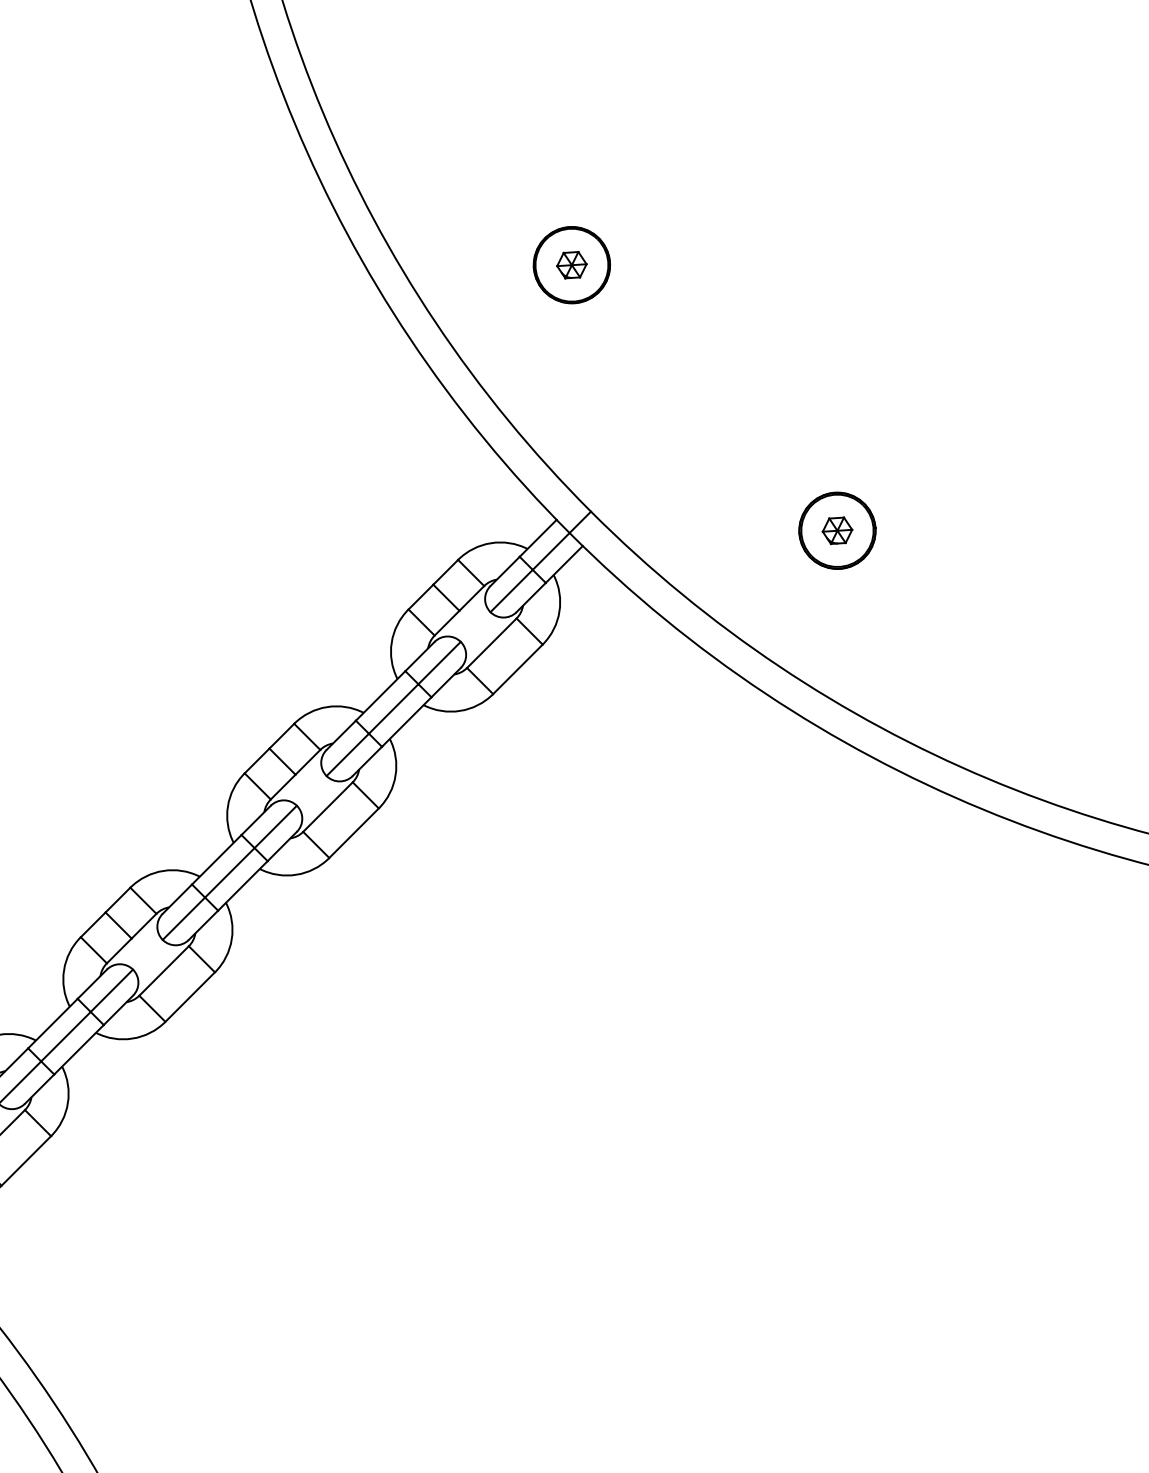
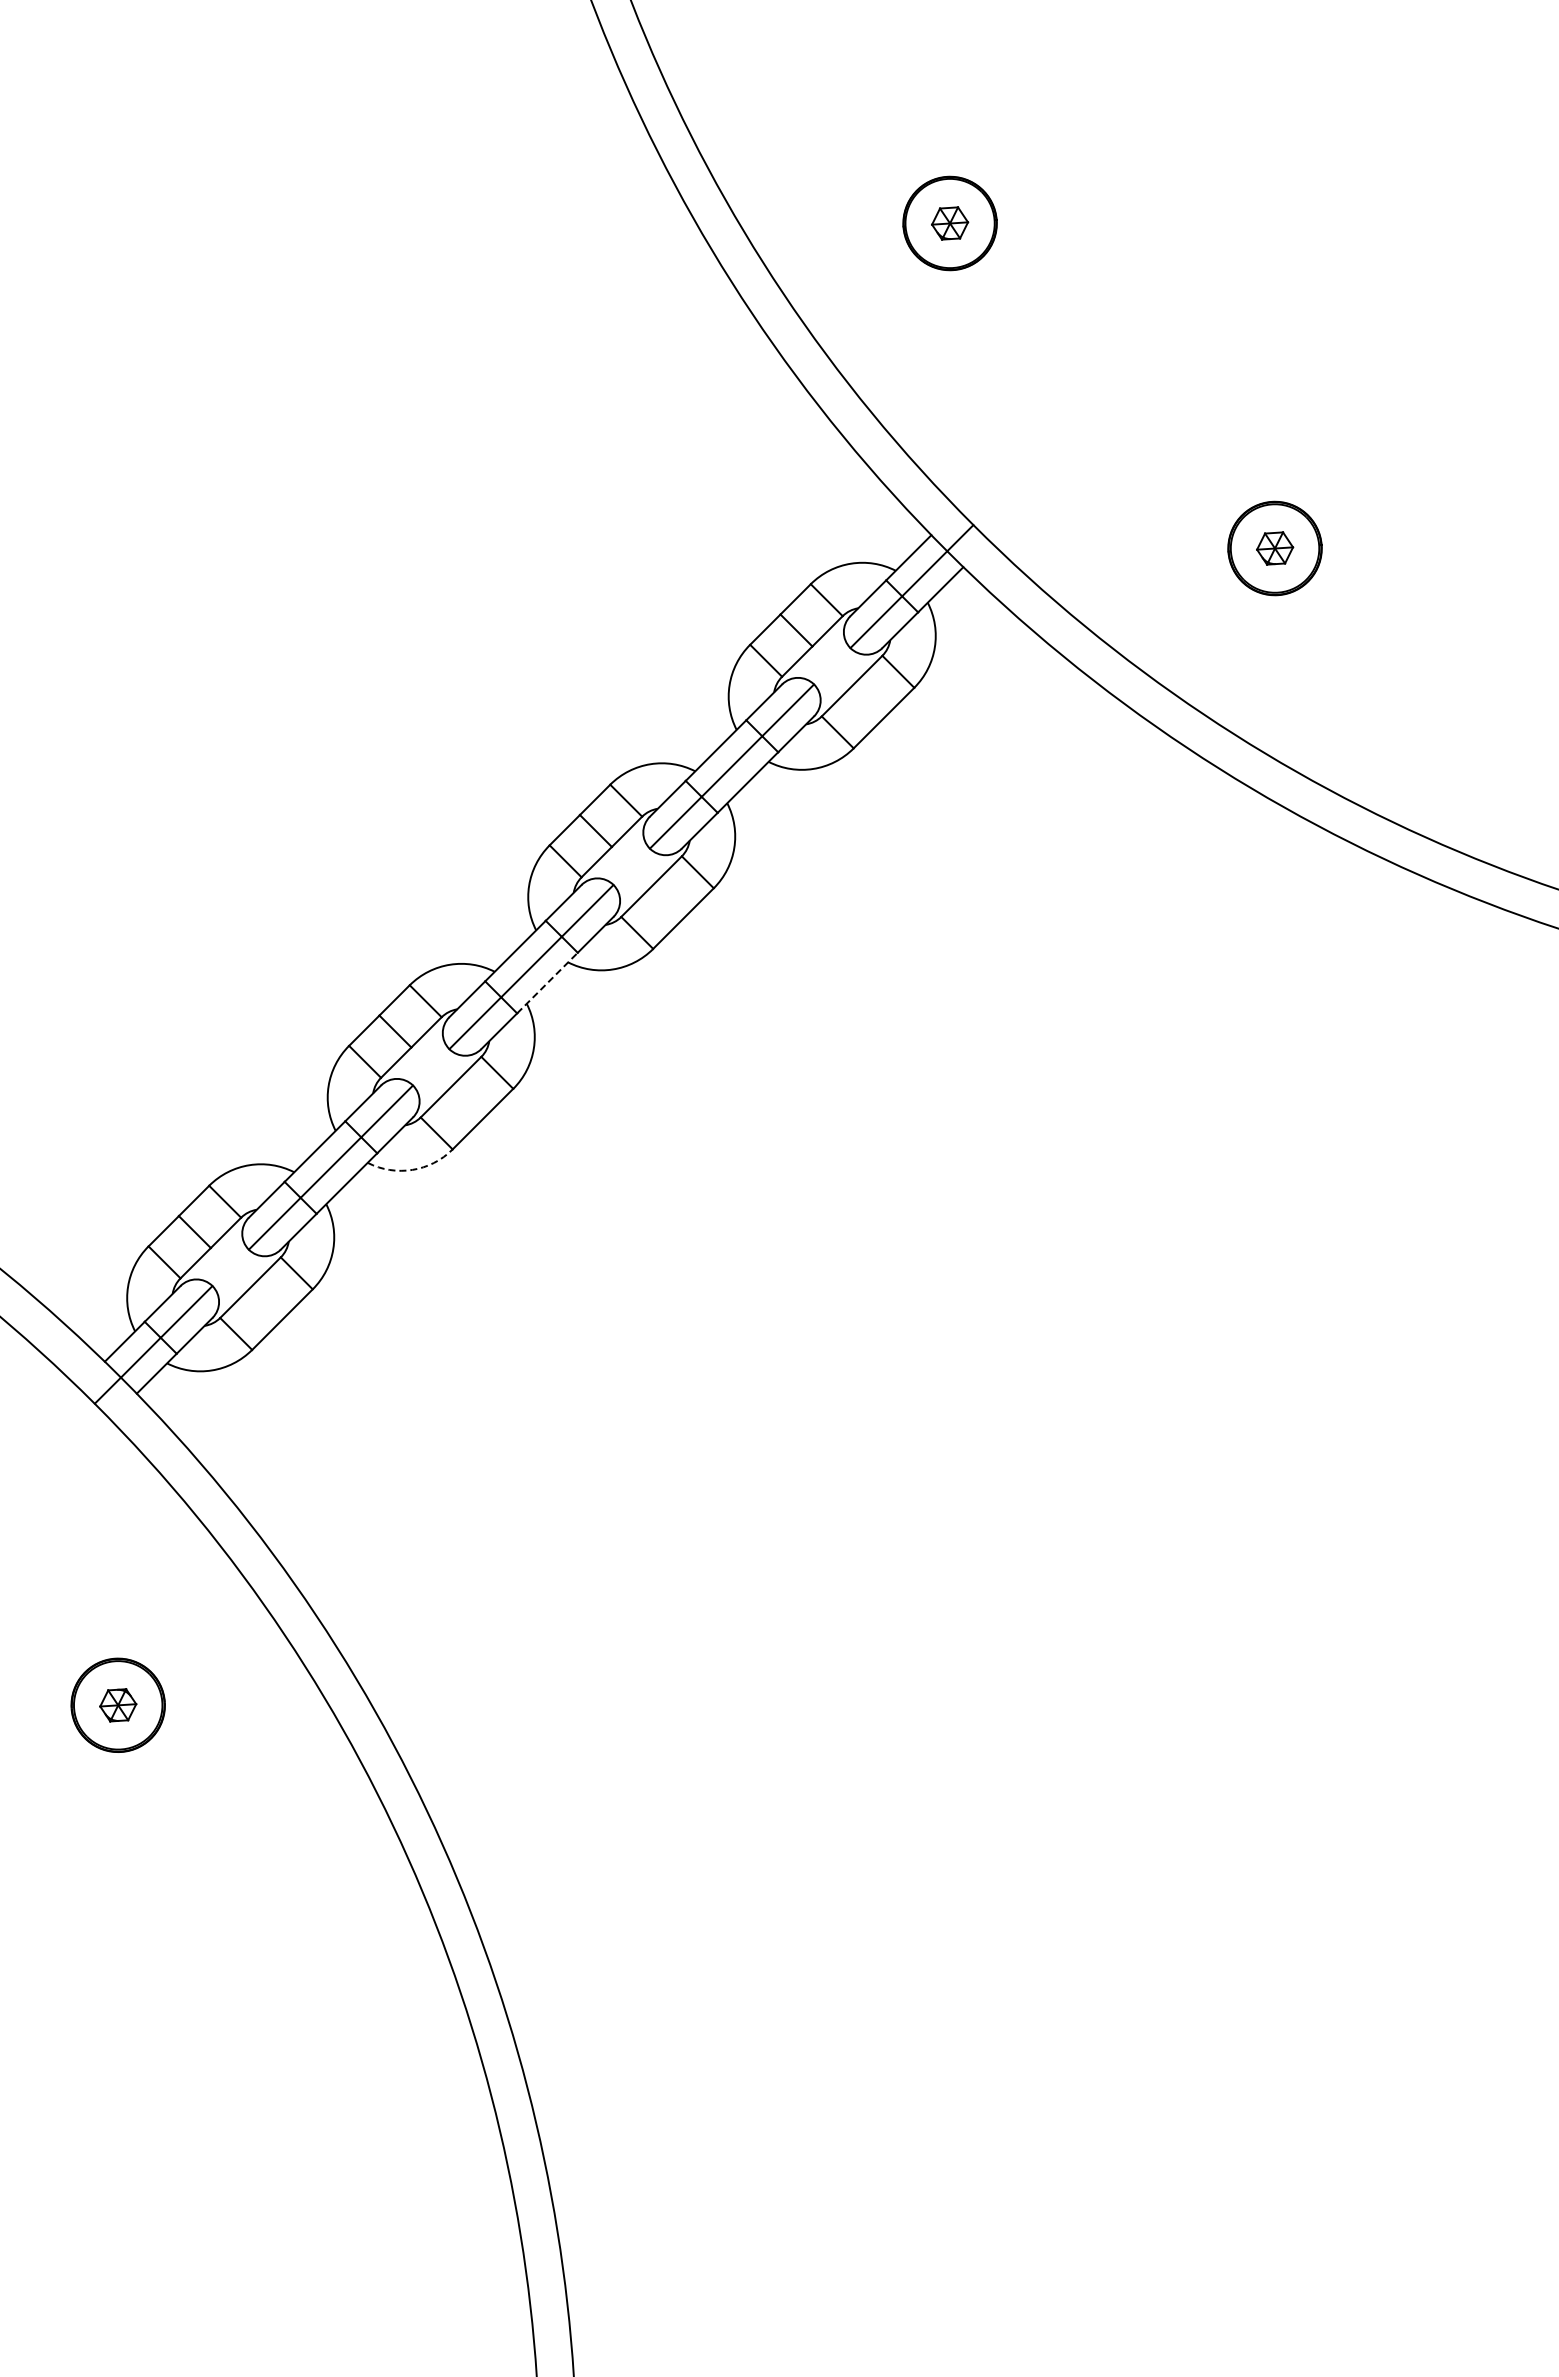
line: (242, 886) -> (547, 983), solid -> dashed
arc: (132, 1038) -> (412, 1169), solid -> dashed

